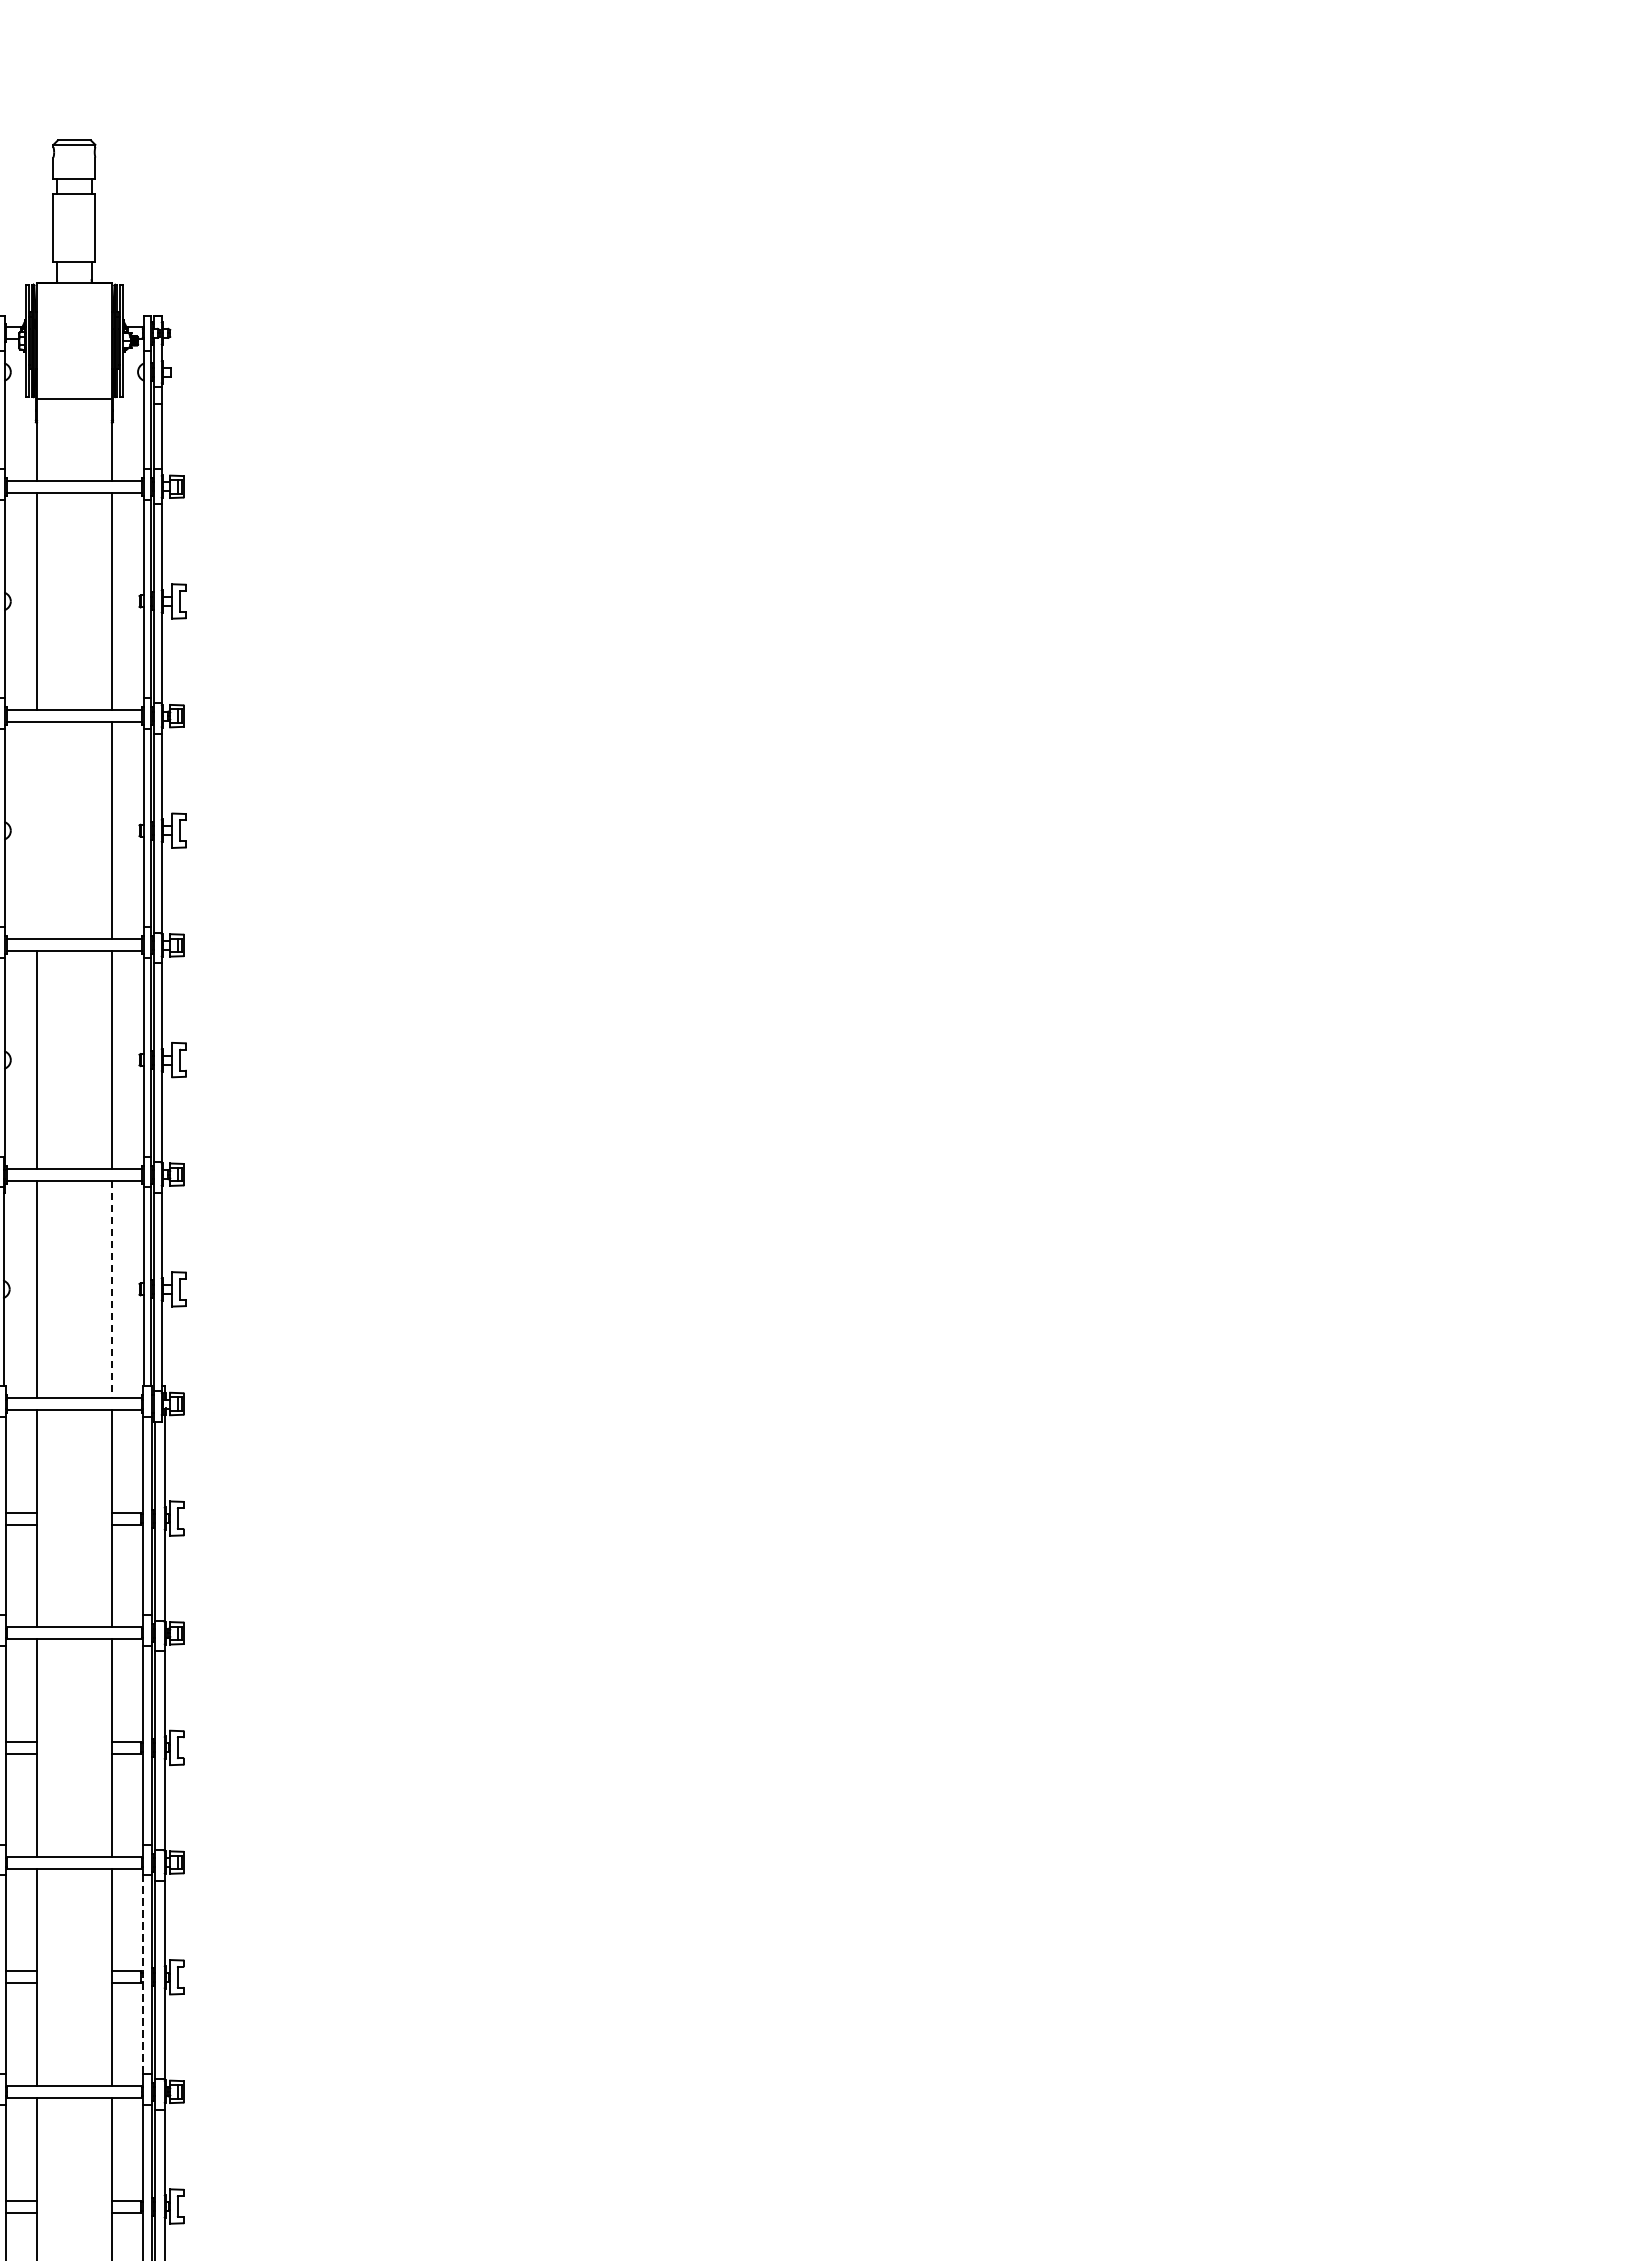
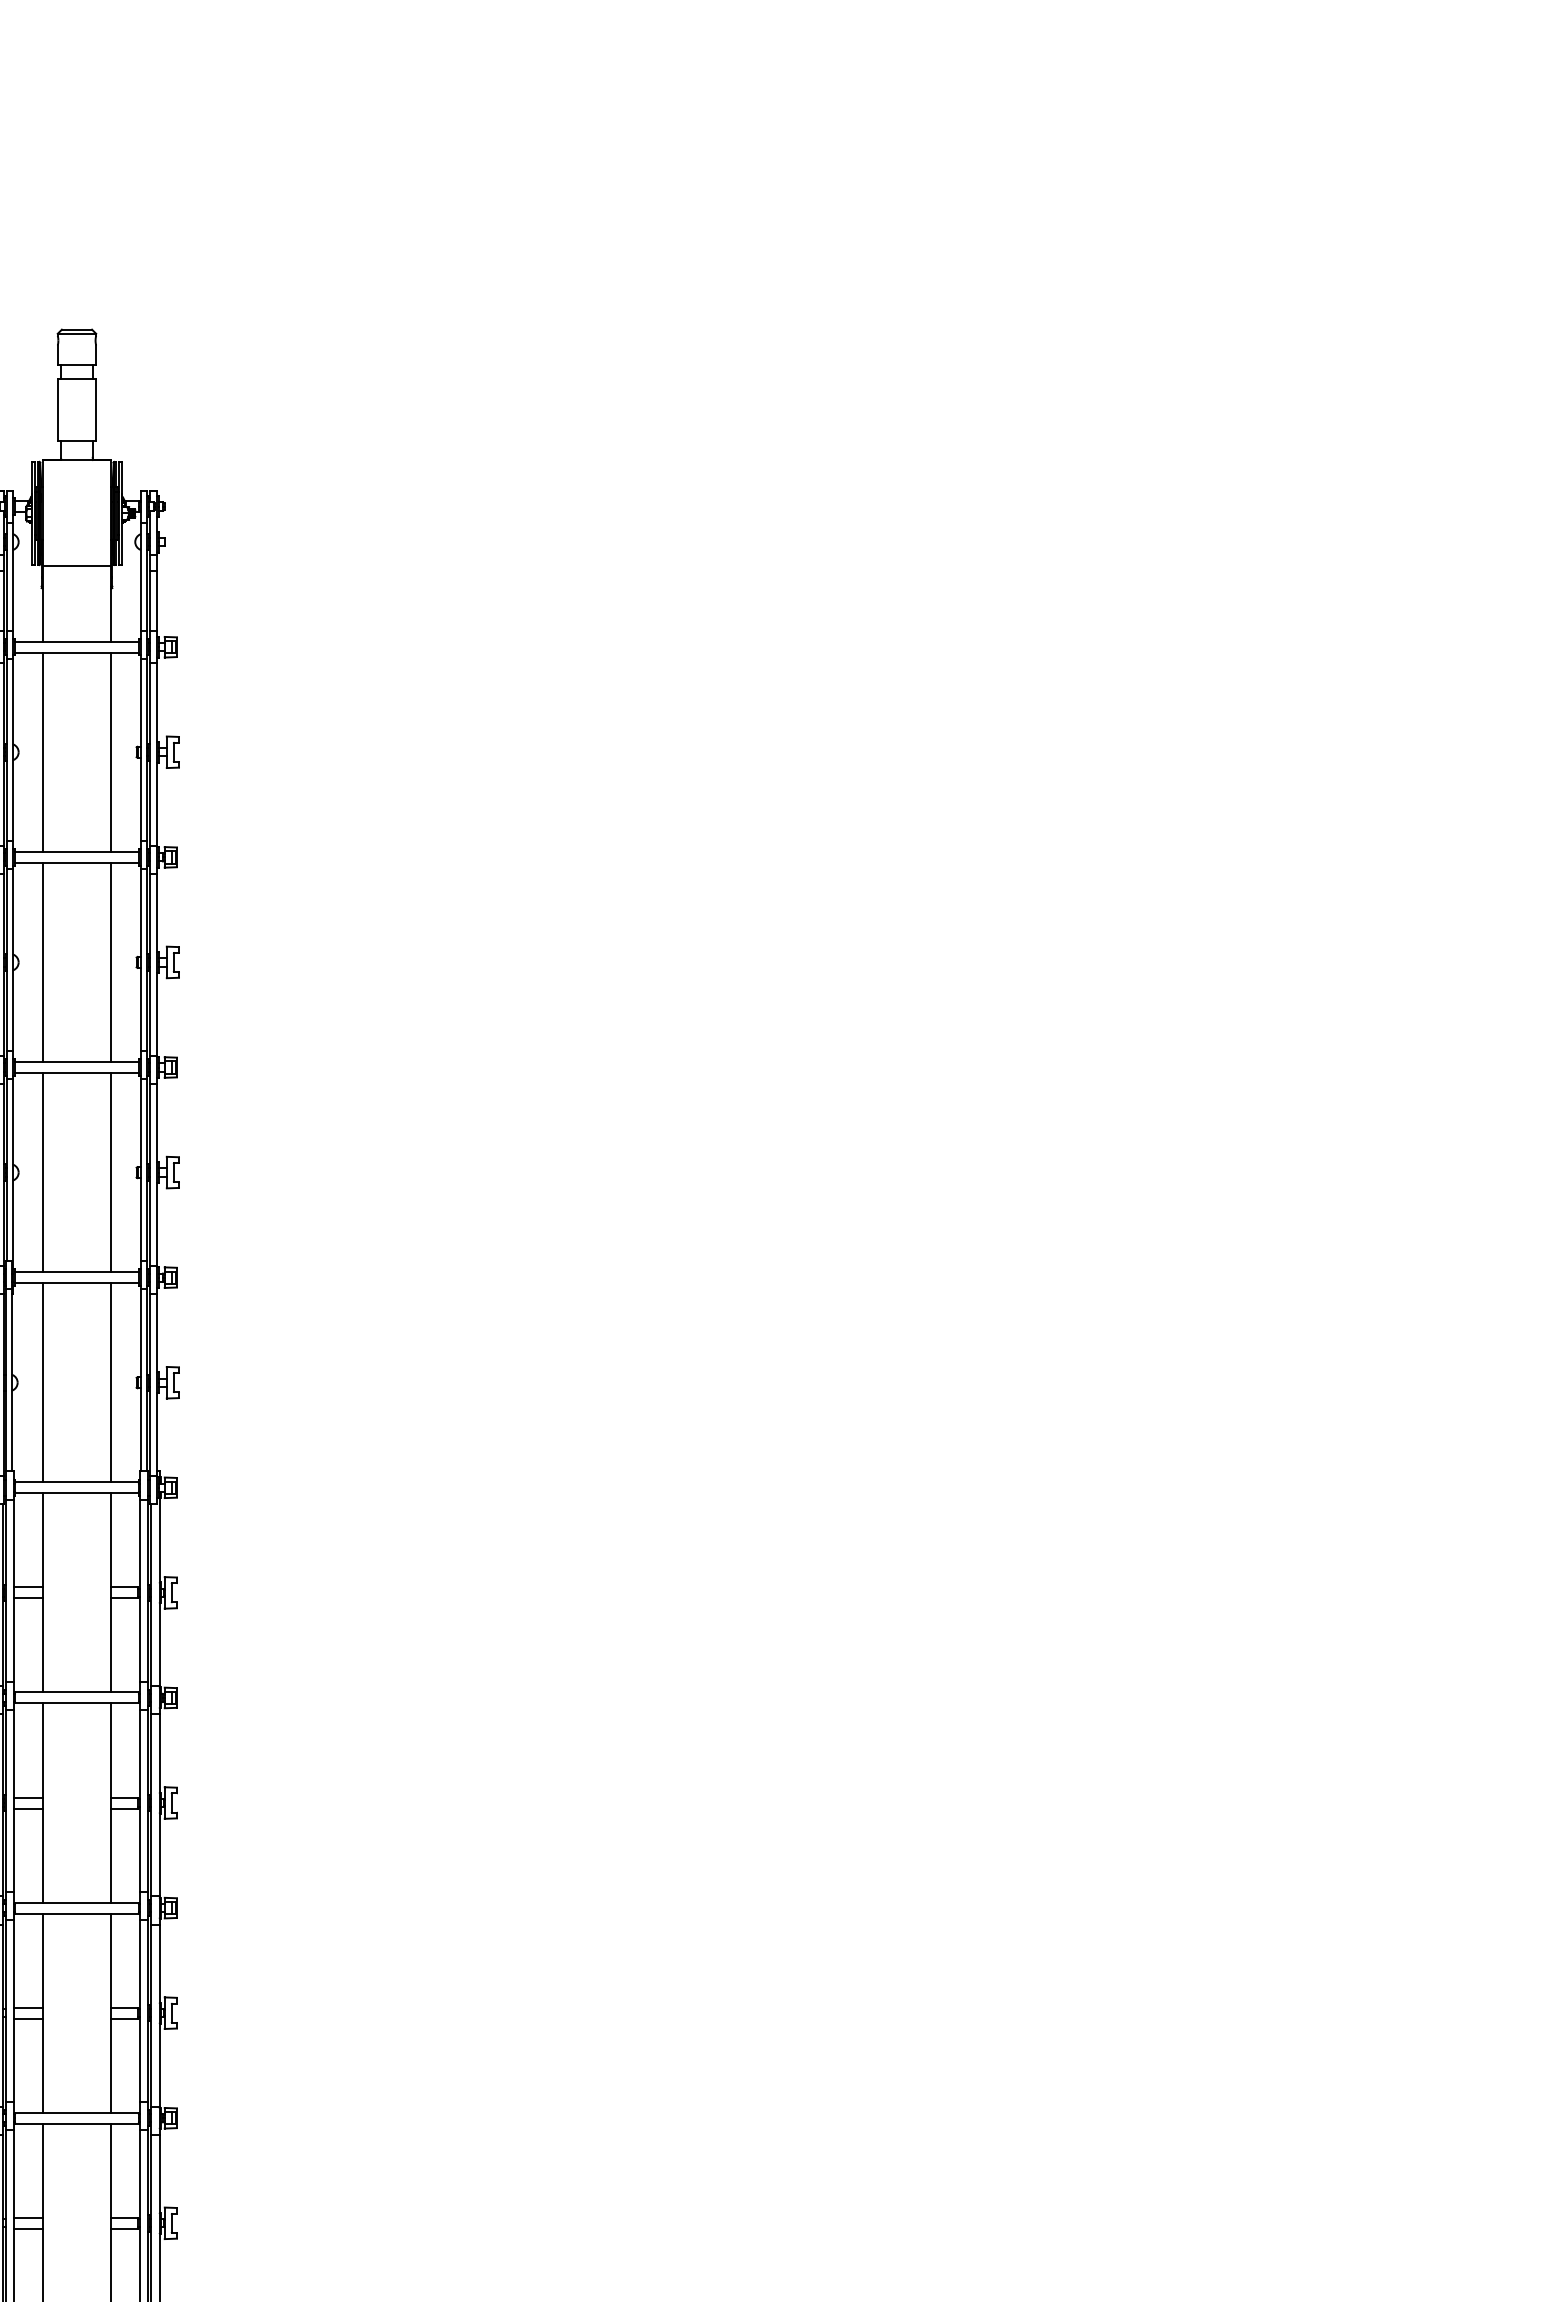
line: (36, 830) -> (42, 962), added
line: (112, 1289) -> (111, 1382), dashed -> solid
line: (142, 1974) -> (139, 2010), dashed -> solid

